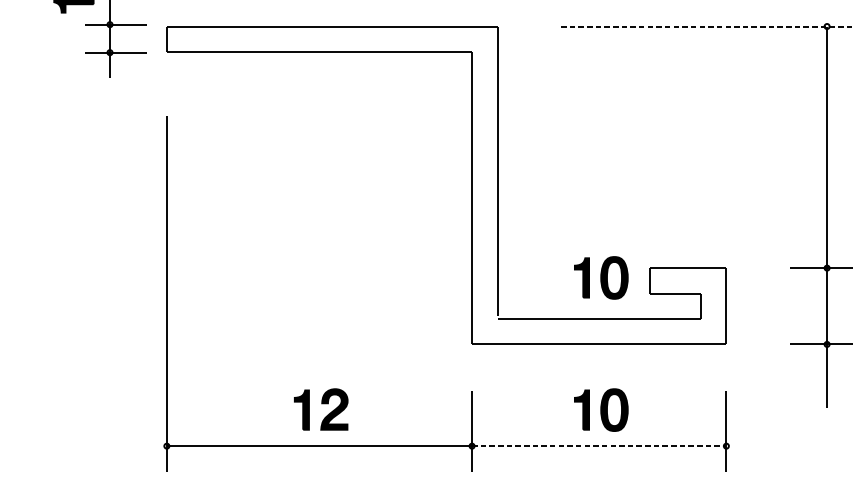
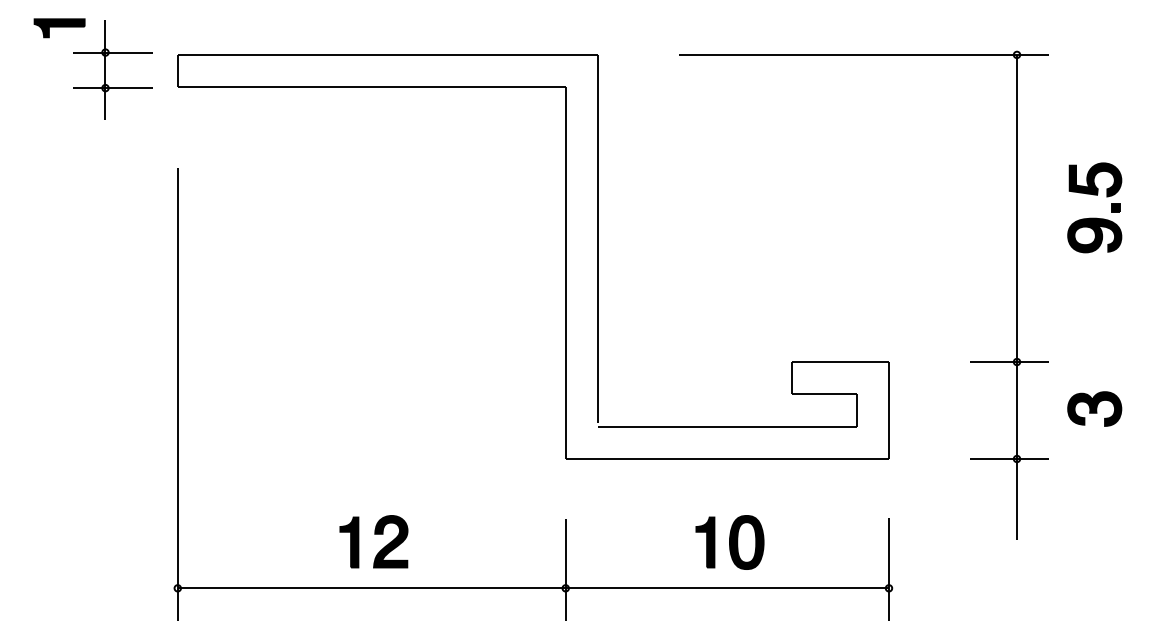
line: (707, 26) -> (864, 54), dashed -> solid
part: (600, 277) -> (729, 374), removed
line: (599, 446) -> (727, 588), dashed -> solid

